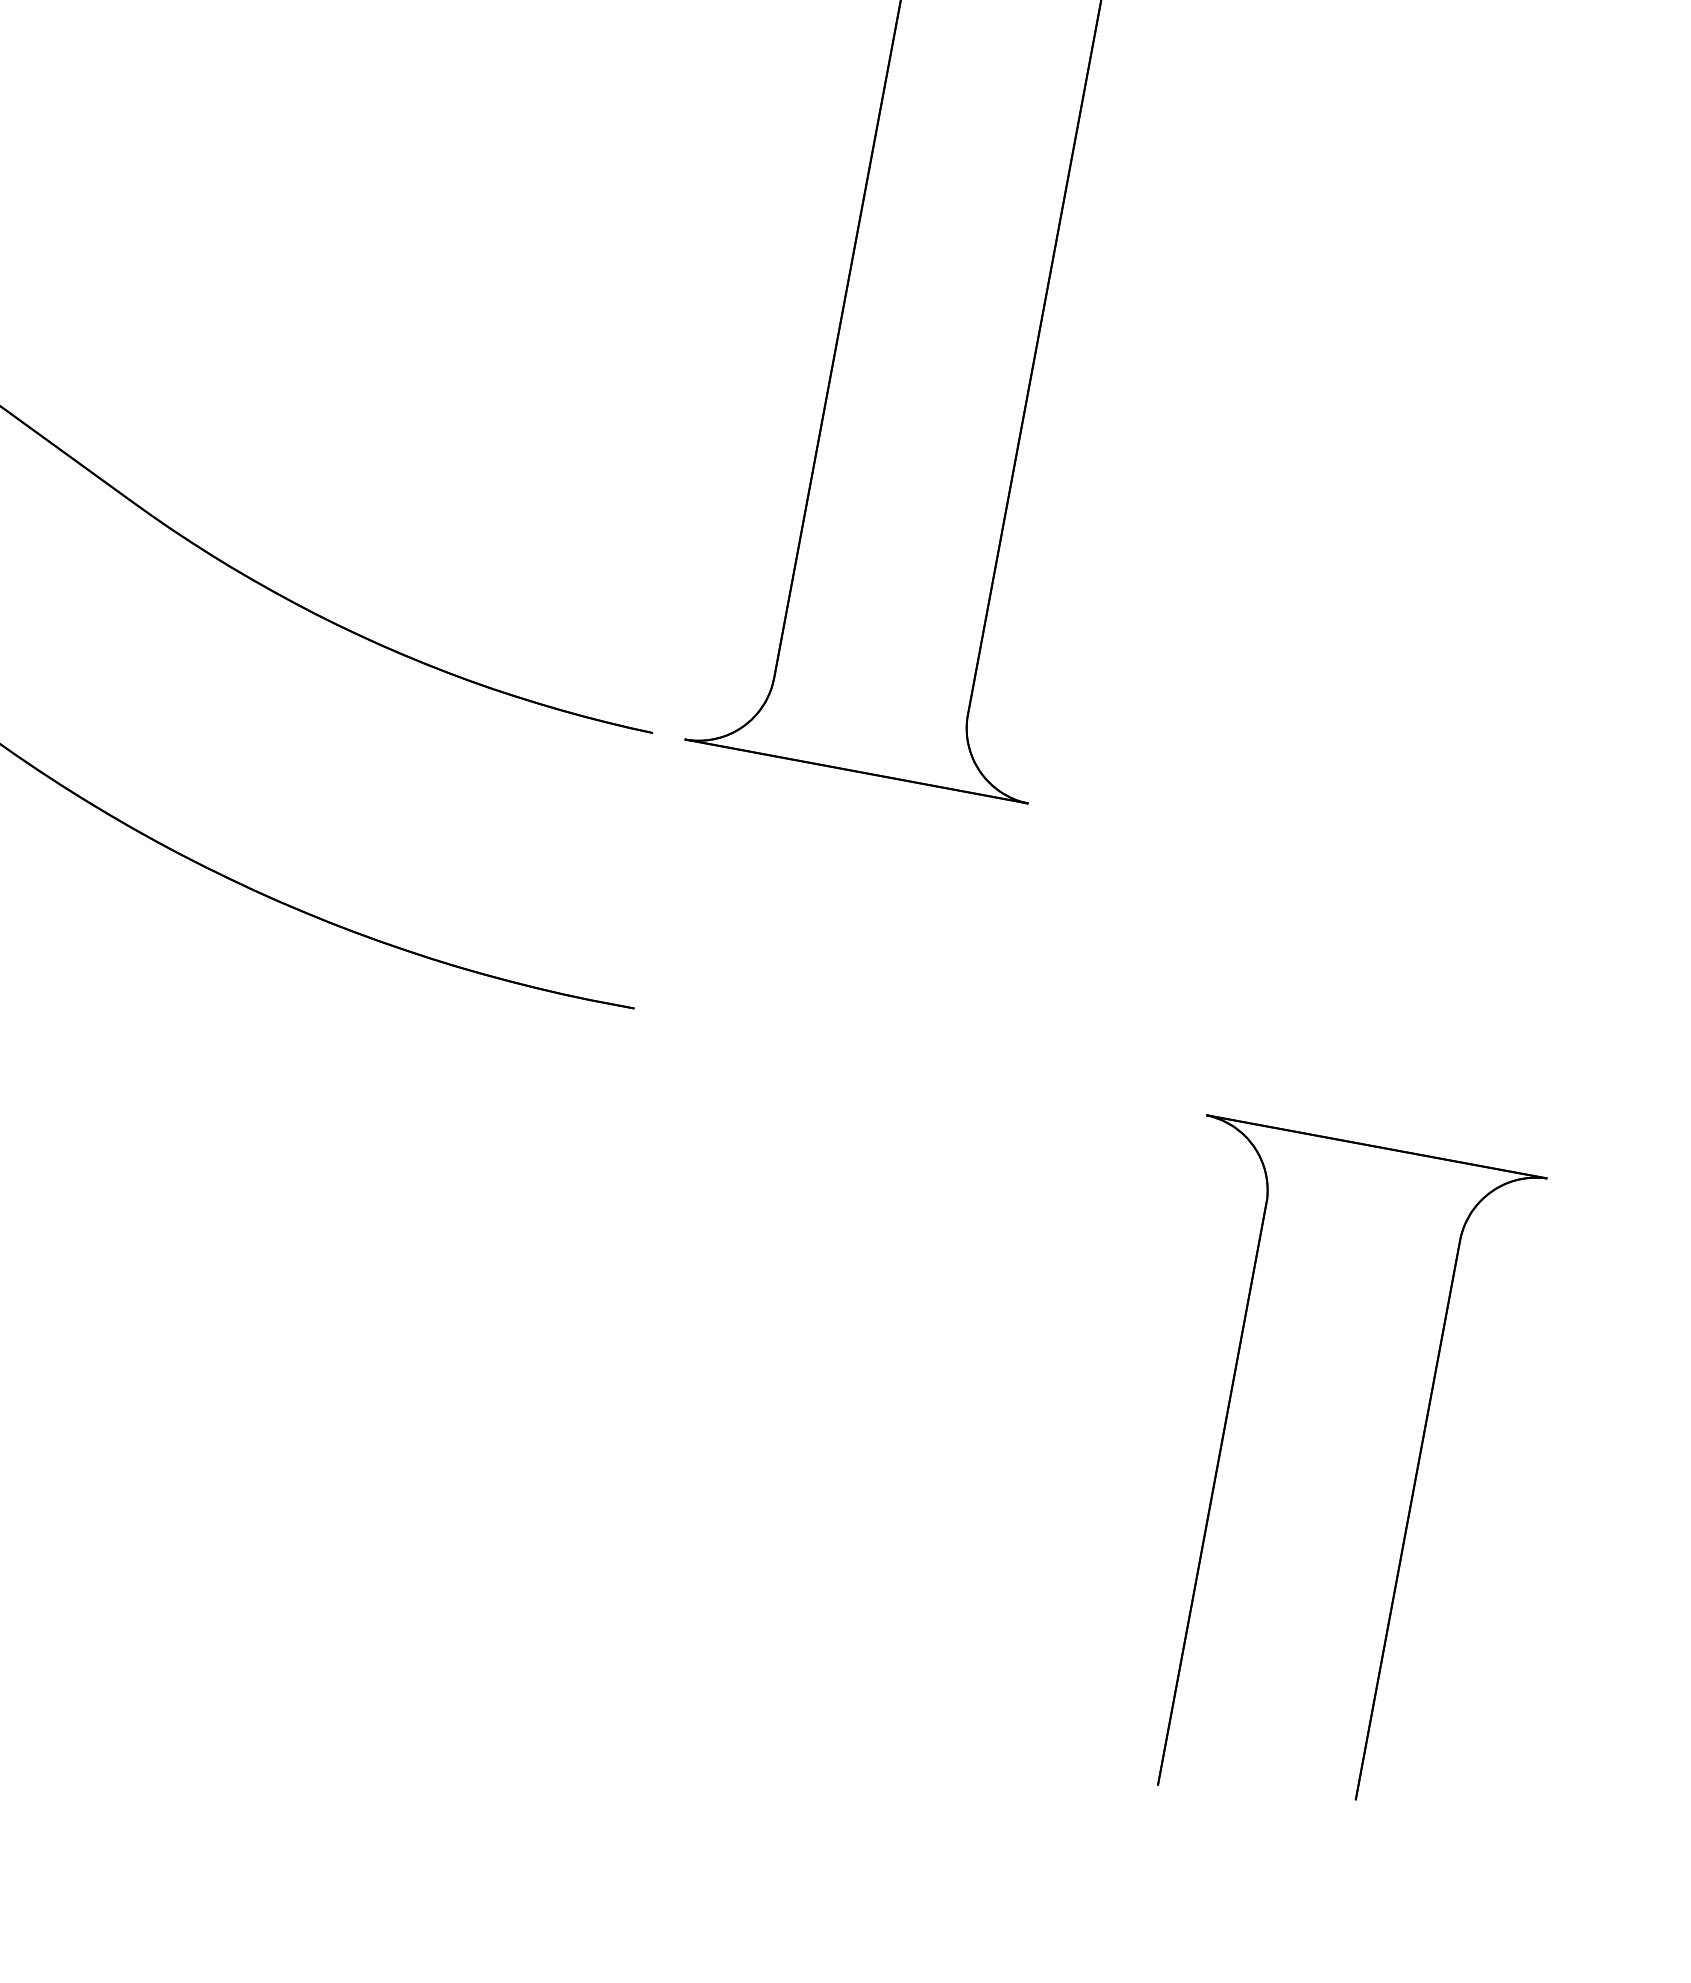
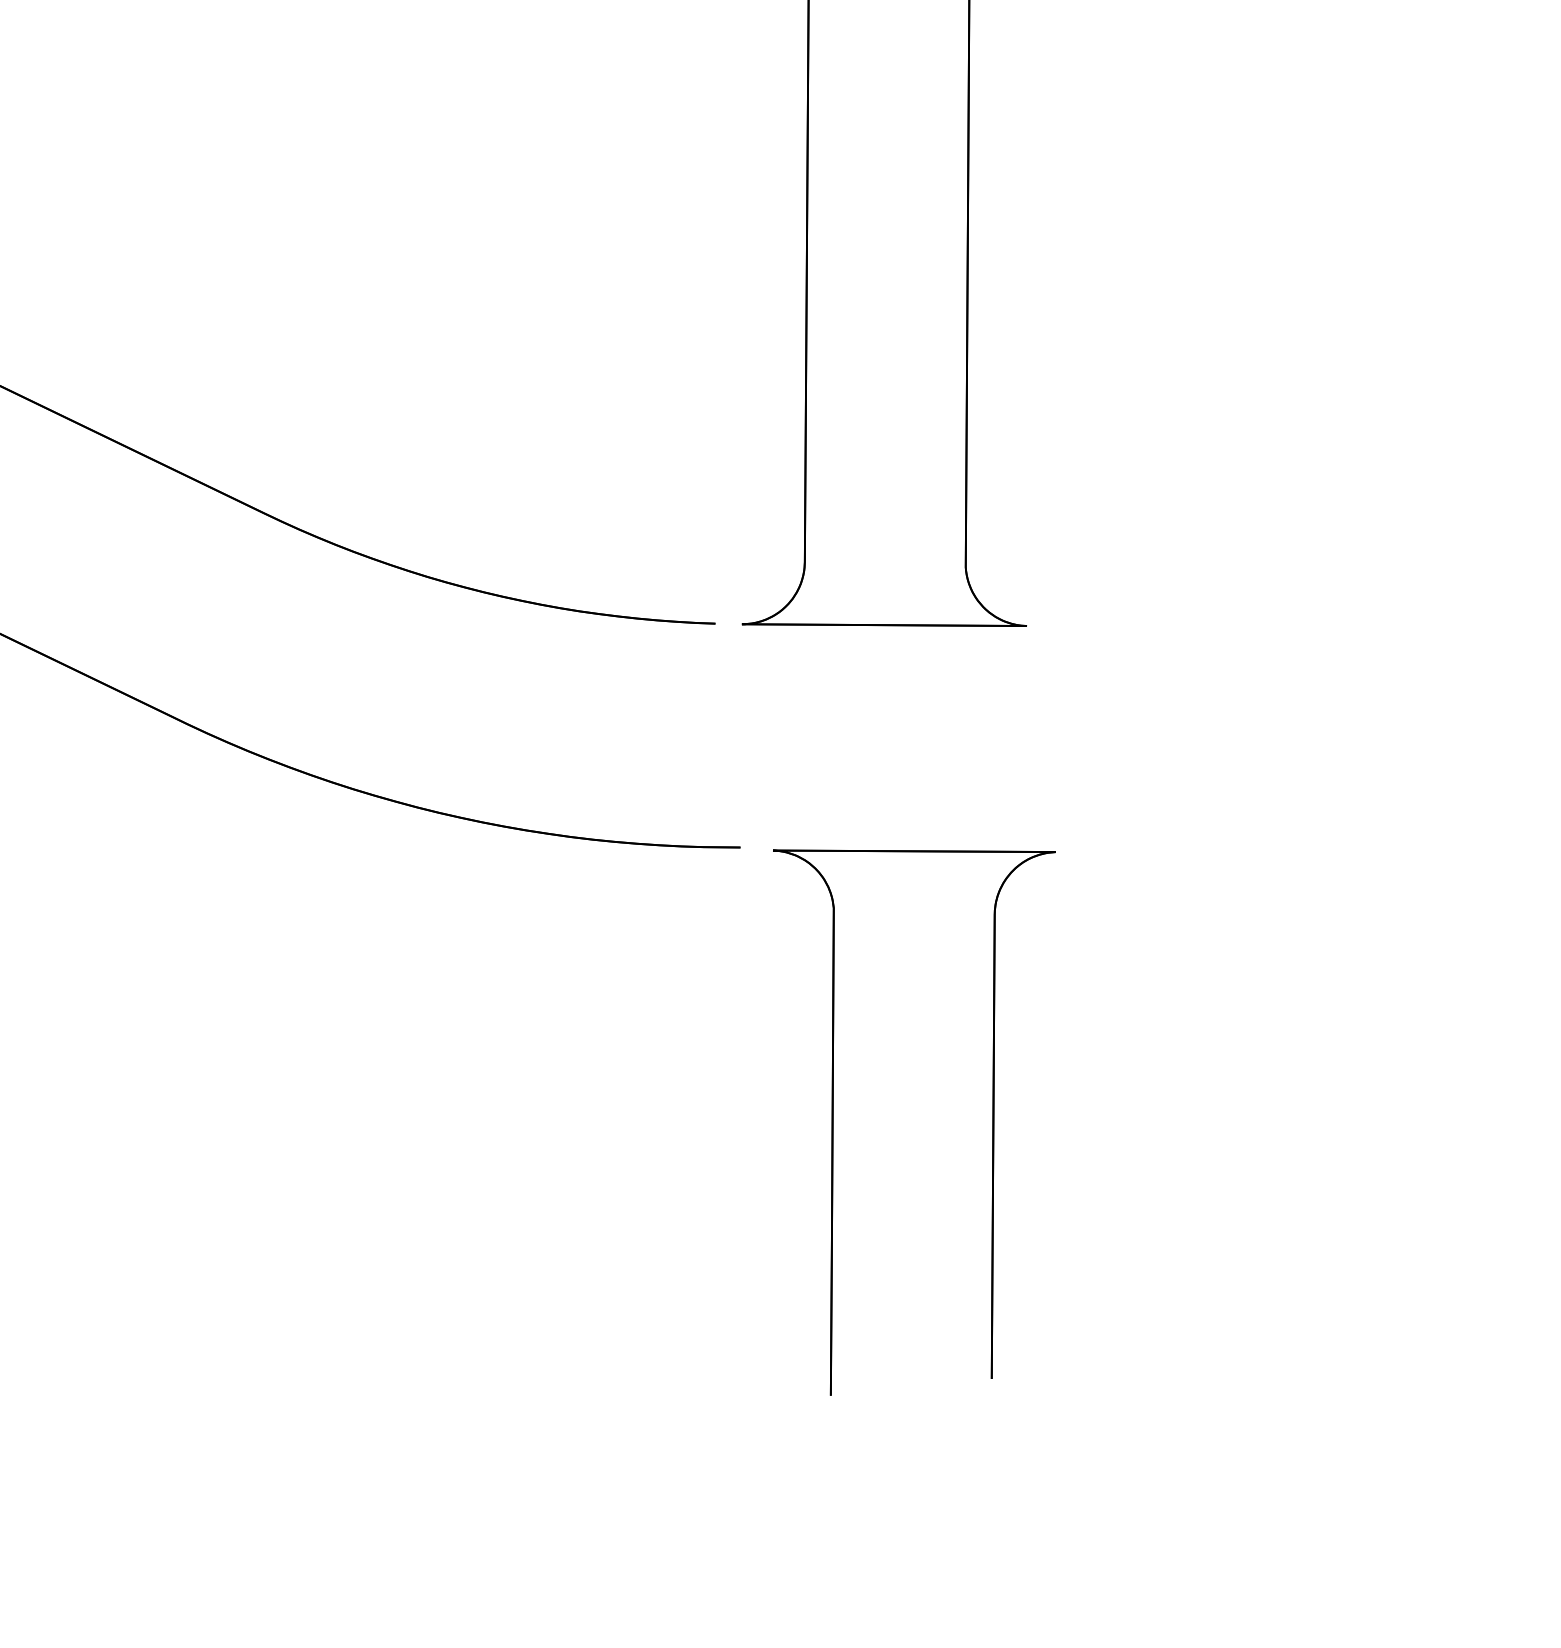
part: (1412, 1491) -> (992, 1122), moved

